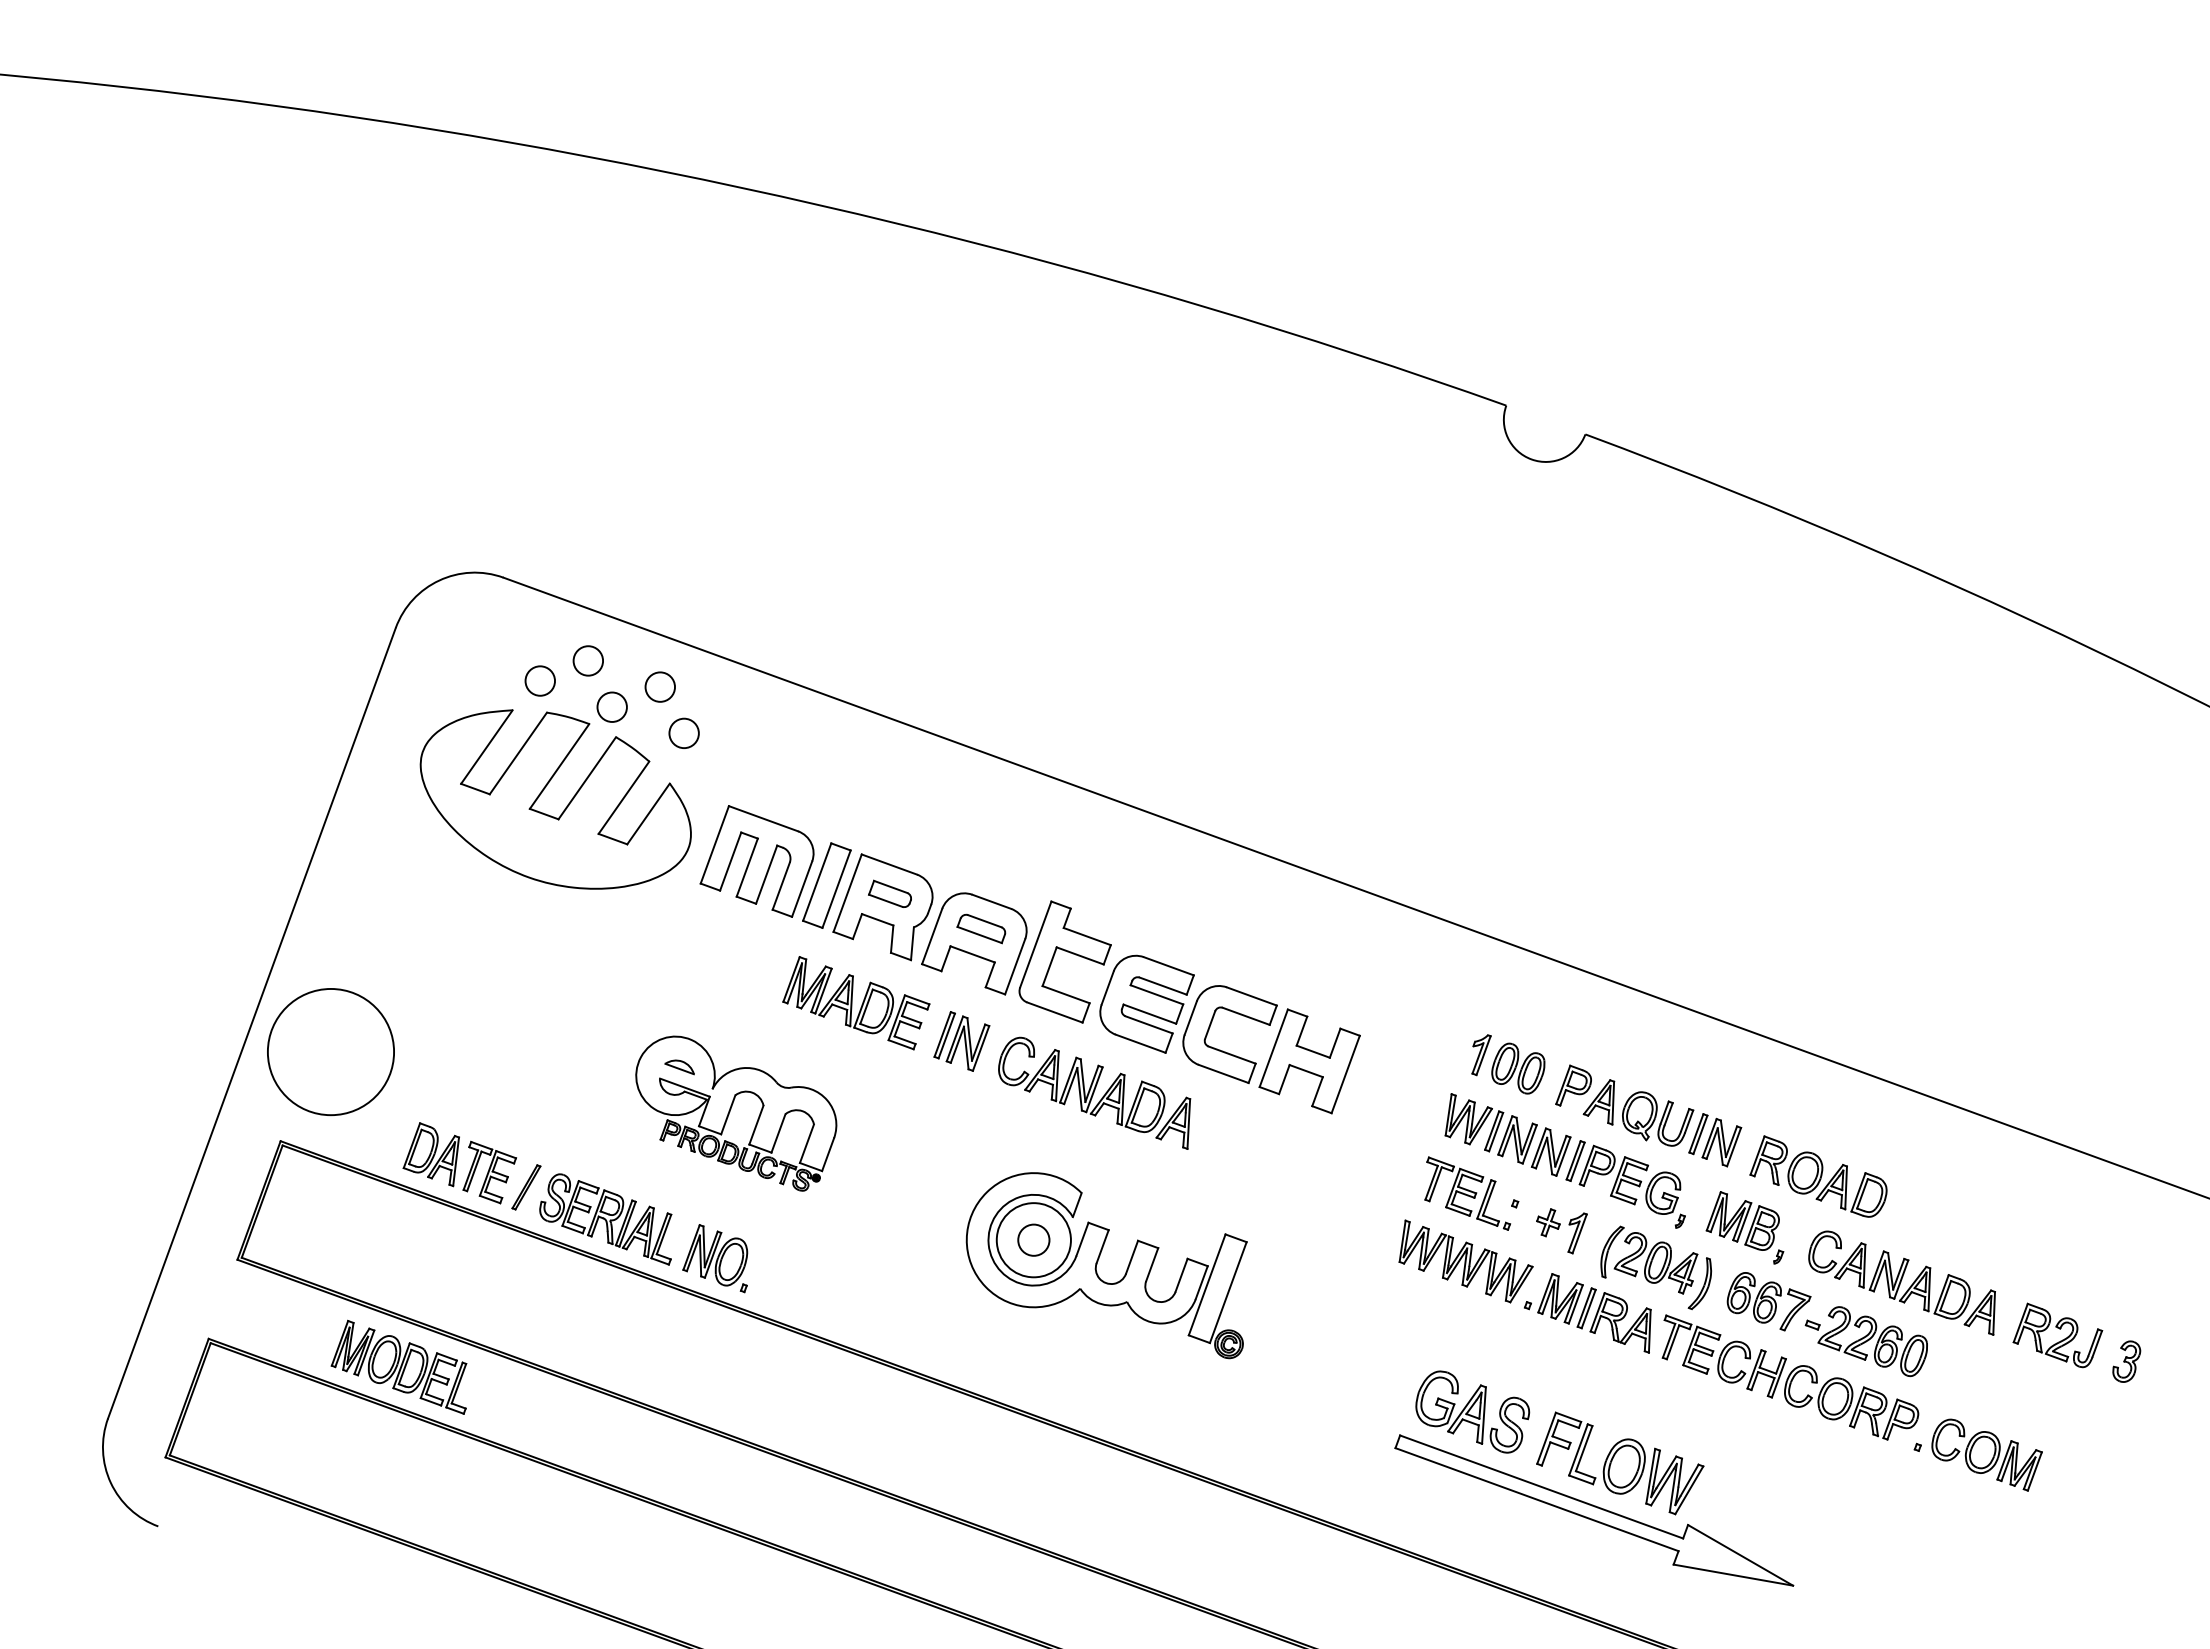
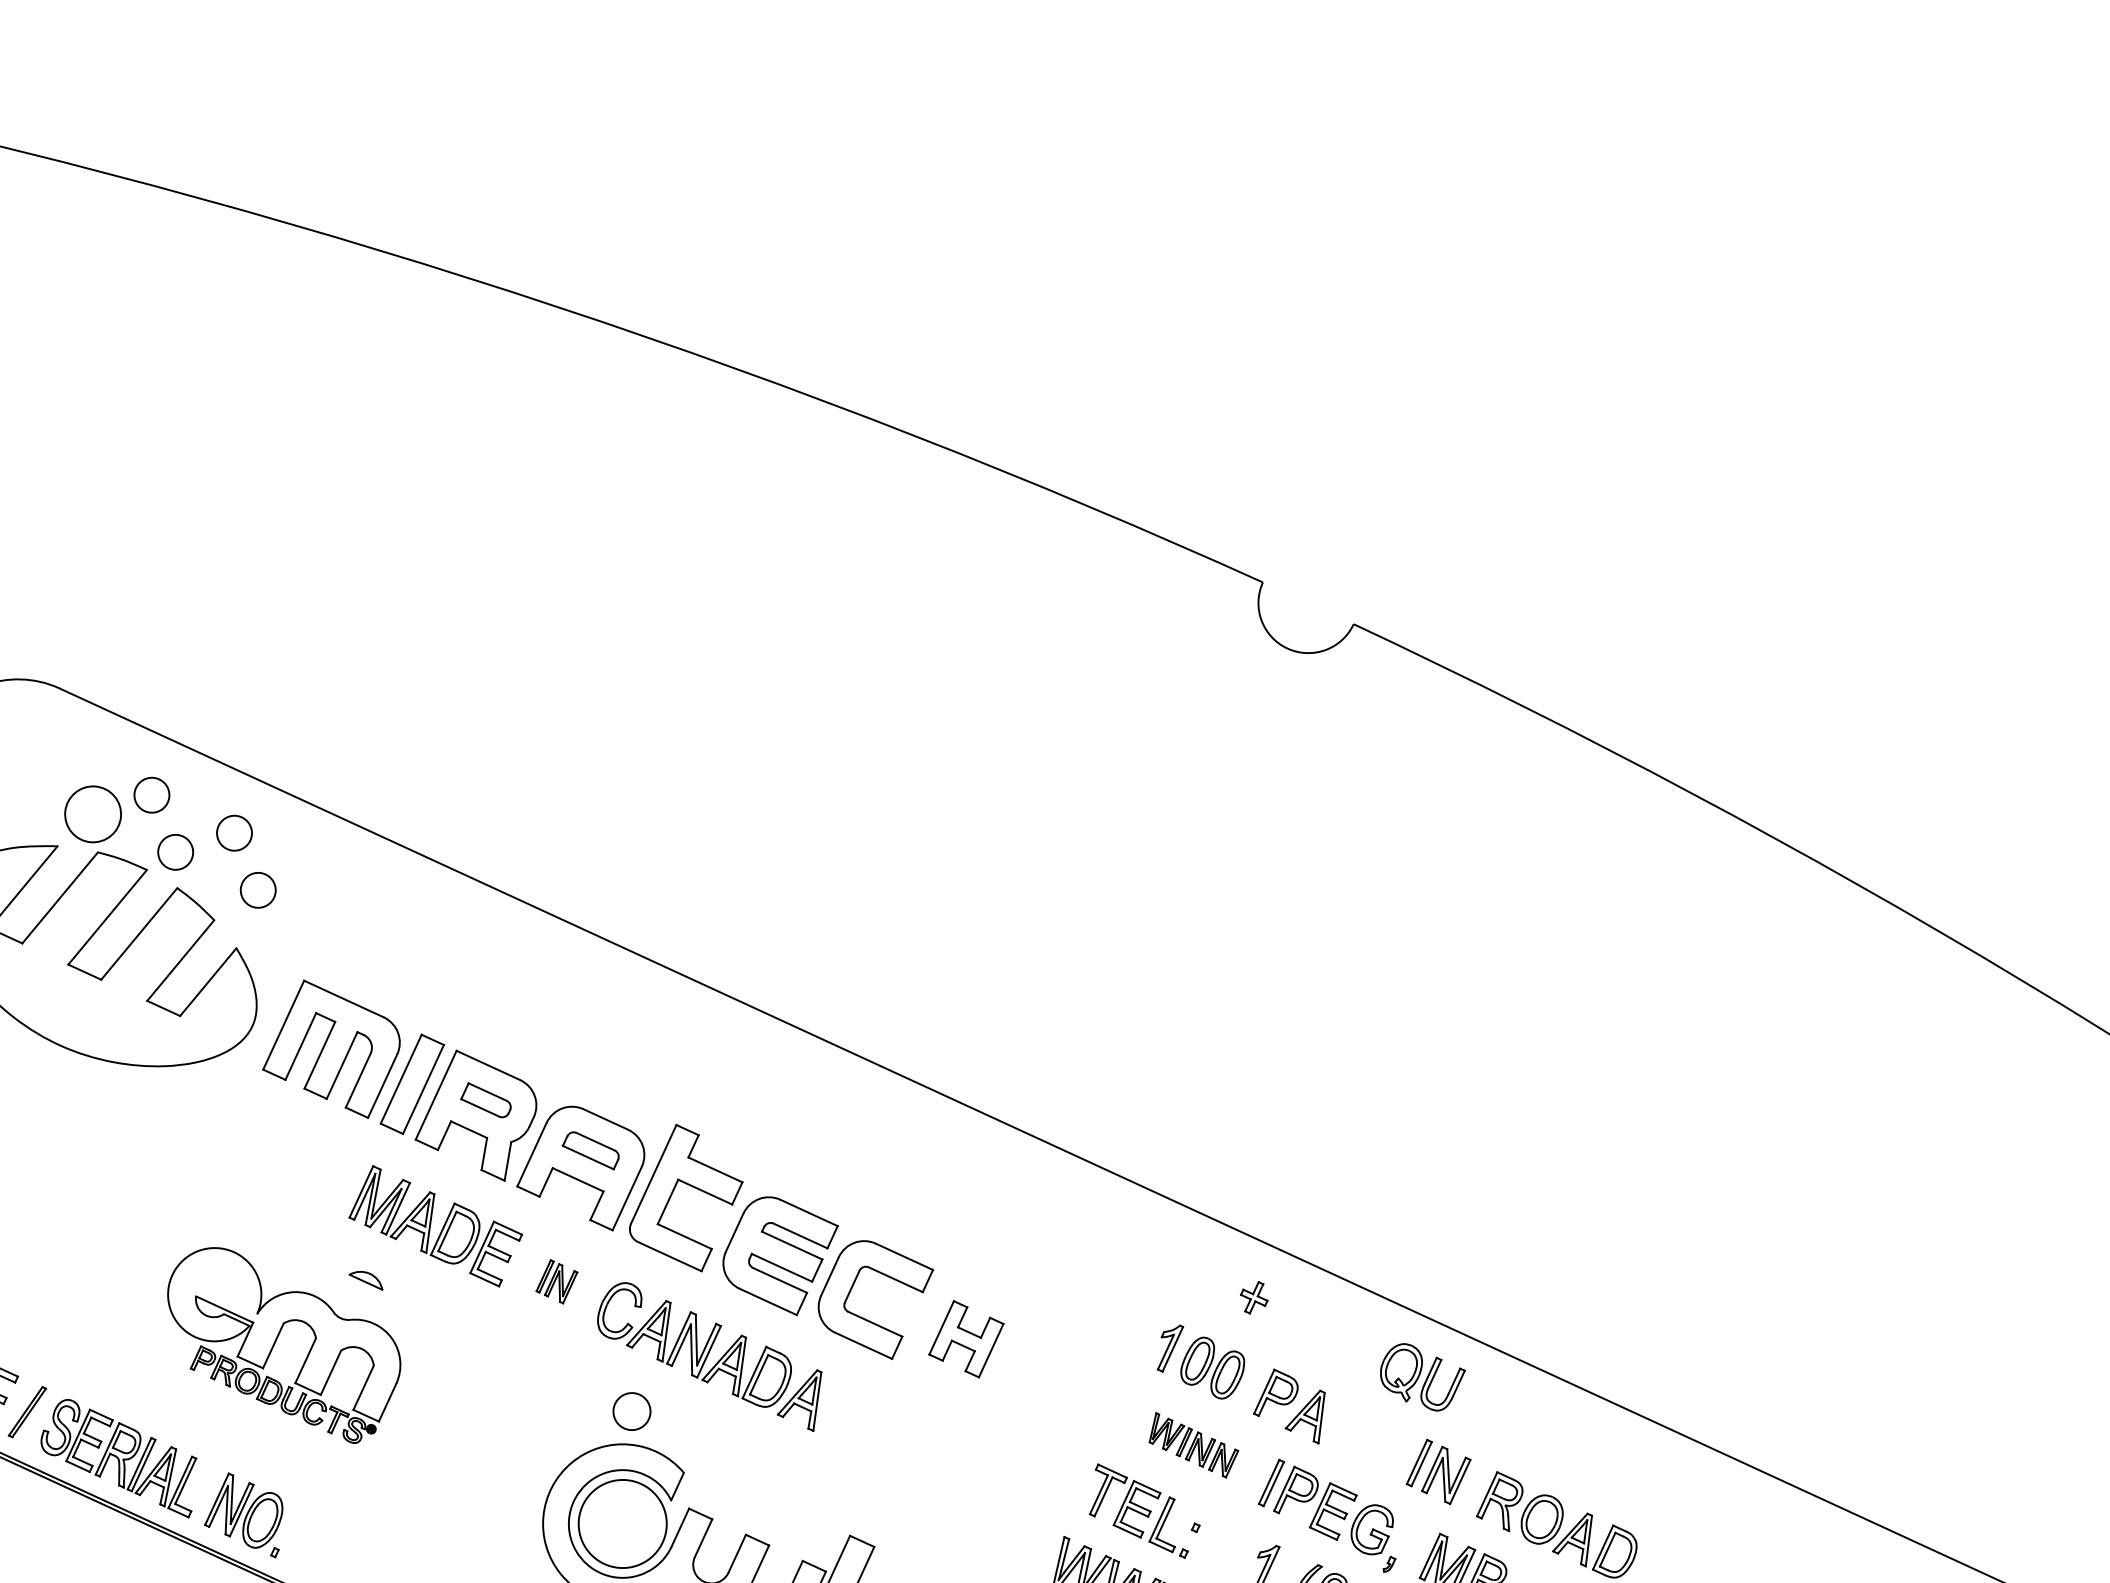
circle: (540, 680) -> (93, 813), size x1.6
part: (961, 1041) -> (556, 1281), size x0.6
part: (1309, 1061) -> (966, 1339), size x0.6
part: (679, 1067) -> (365, 1280), moved
part: (1658, 1118) -> (1422, 1376), moved
part: (1507, 1134) -> (1193, 1444), size x0.6
part: (1548, 1222) -> (1254, 1297), moved
circle: (1033, 1239) -> (631, 1410), moved

